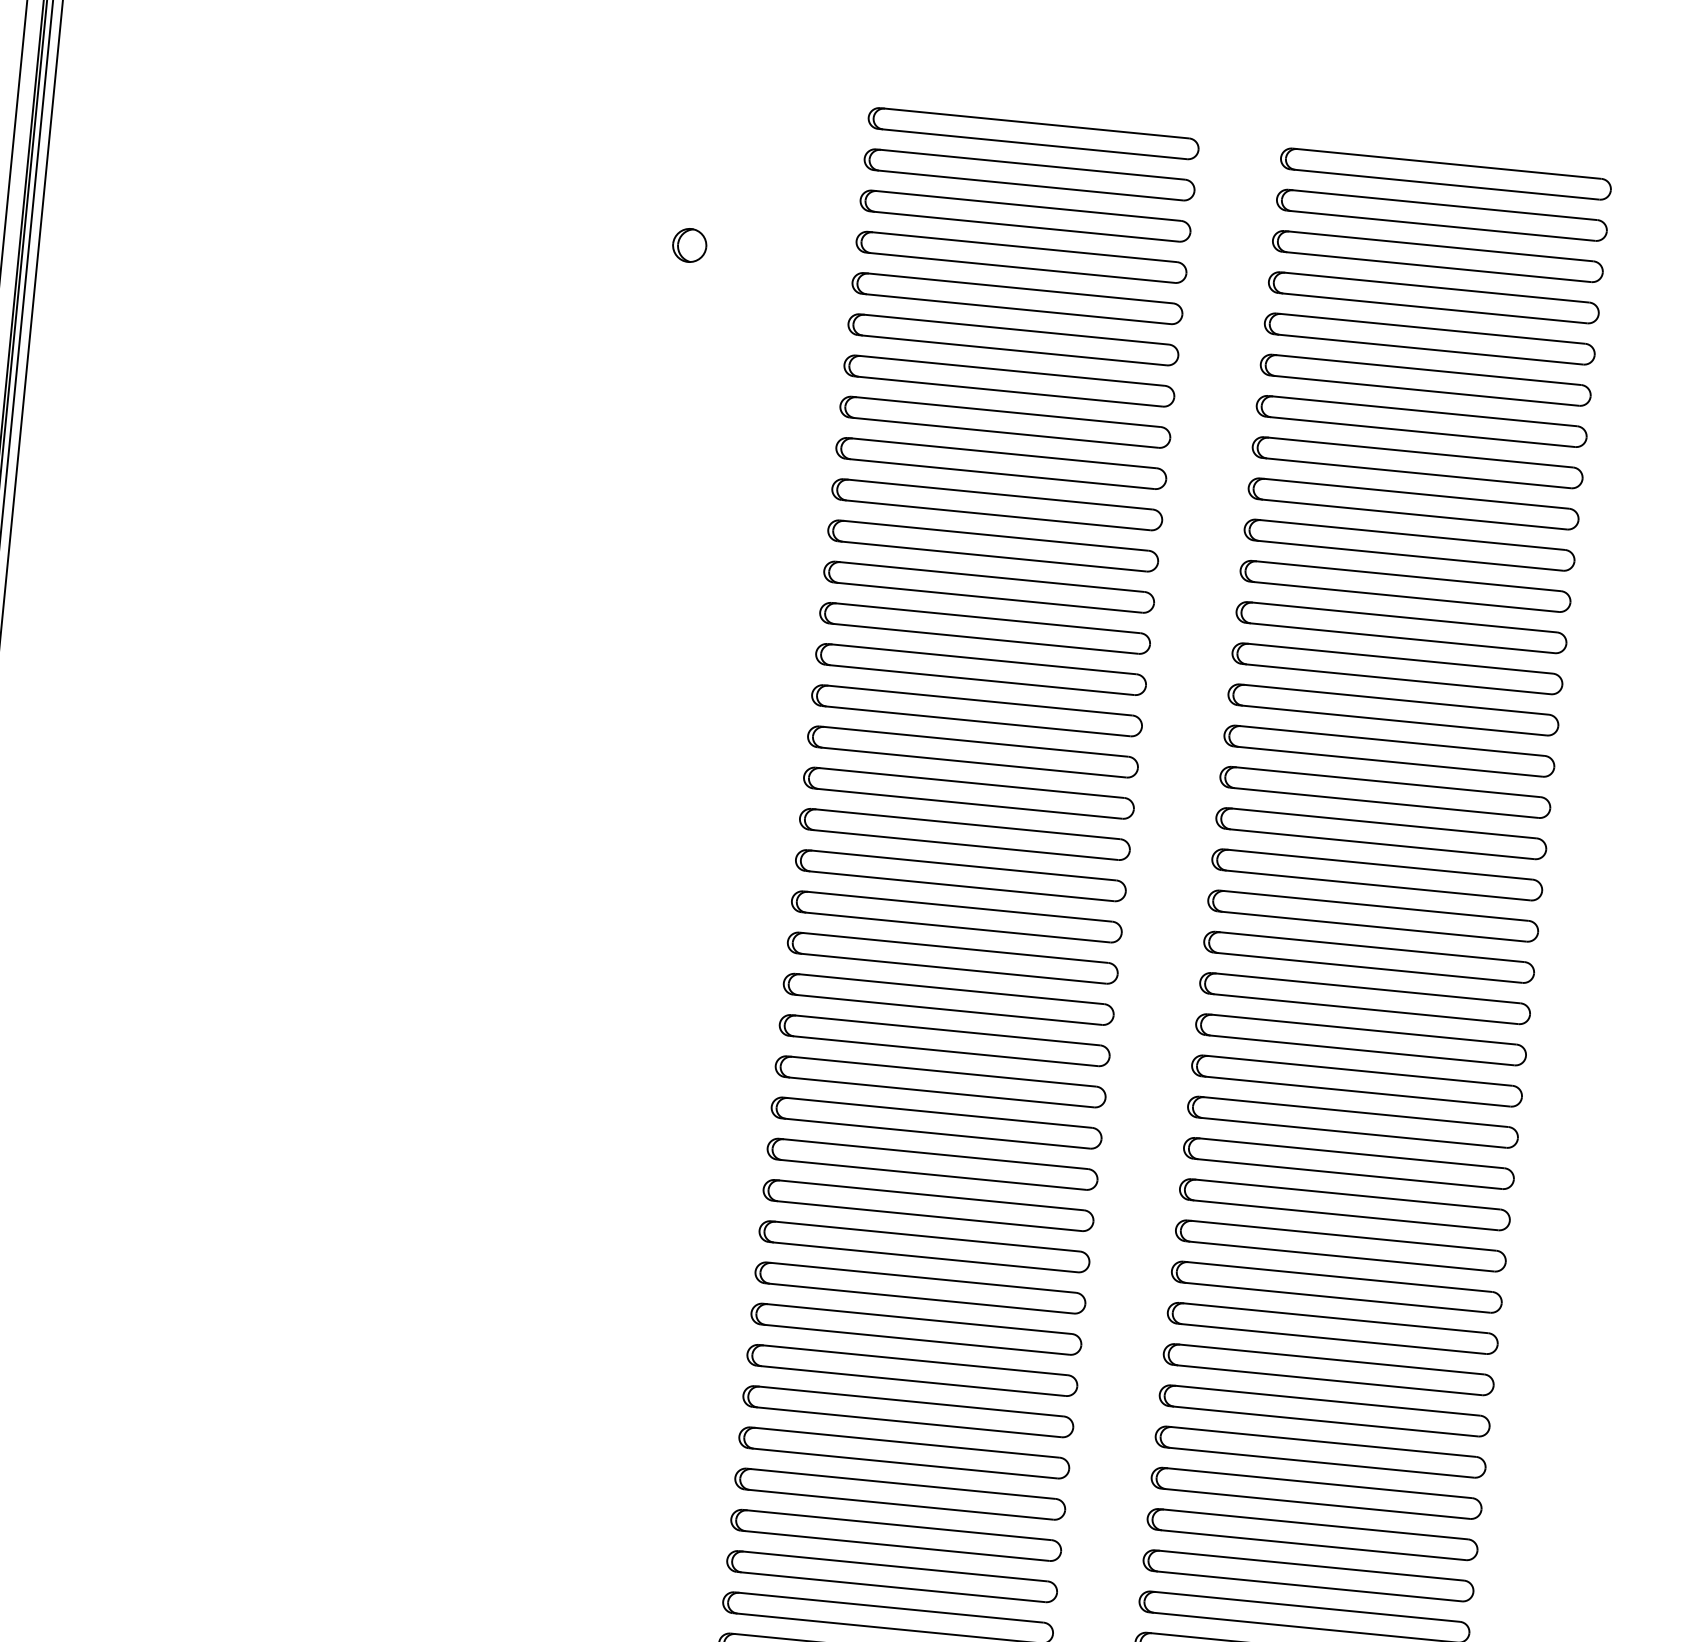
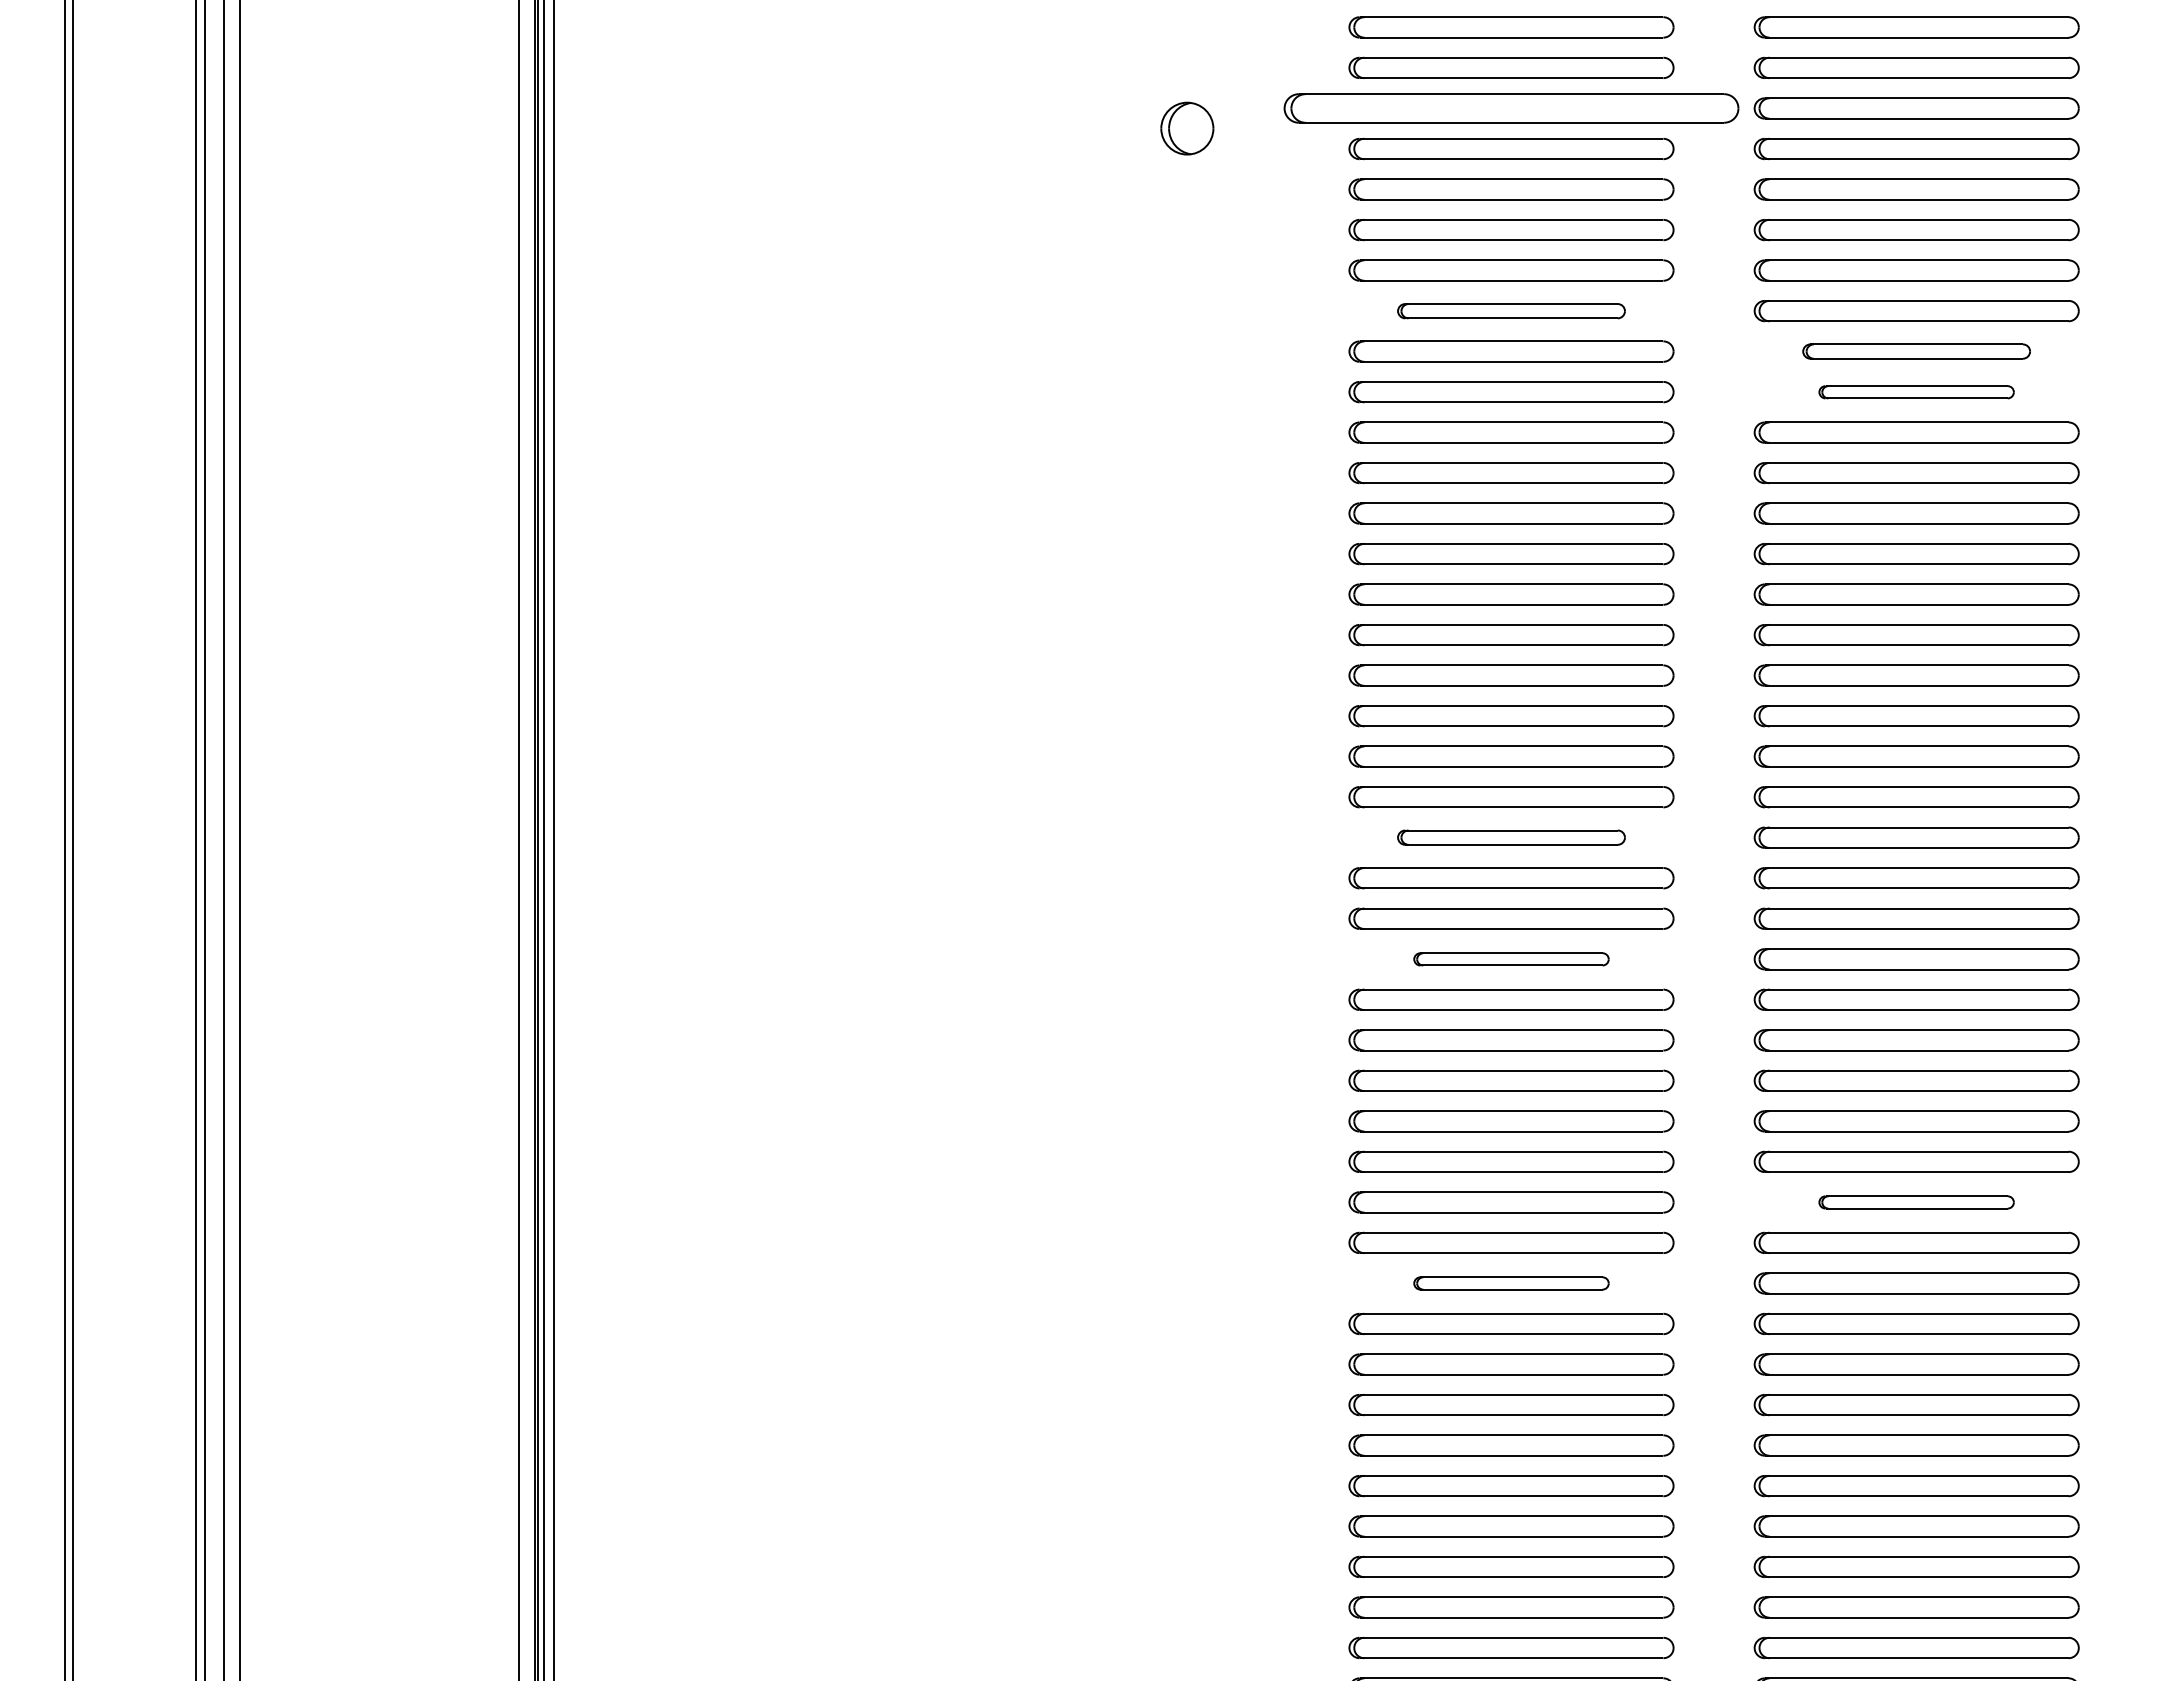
part: (689, 245) -> (1187, 128), size x1.6
part: (1021, 257) -> (1511, 108), size x1.4
part: (1001, 463) -> (1511, 311), size x0.7
part: (1409, 545) -> (1916, 351), size x0.7
part: (1405, 586) -> (1916, 392), size x0.6
part: (948, 999) -> (1511, 837), size x0.7
part: (936, 1123) -> (1511, 959), size x0.6
part: (1324, 1410) -> (1916, 1202), size x0.6
part: (904, 1452) -> (1511, 1283), size x0.6

